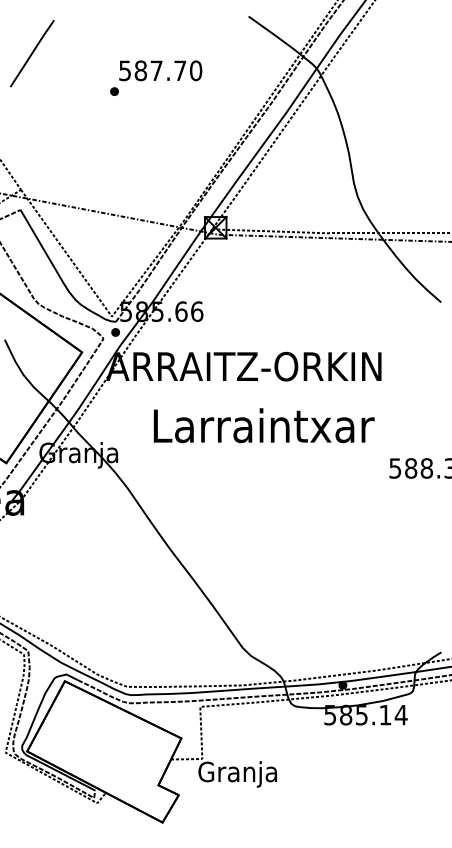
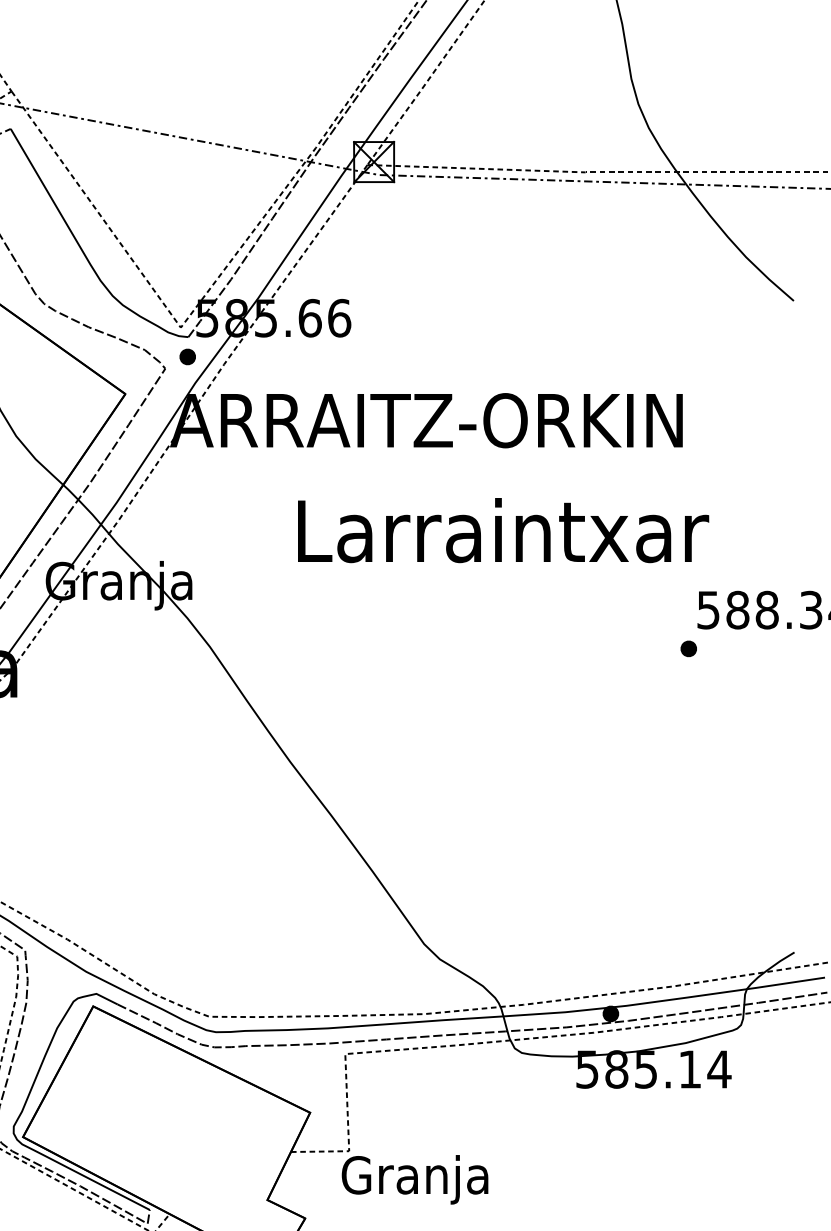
text: (263, 425) -> (502, 530), moved
part: (384, 488) -> (688, 647), added

